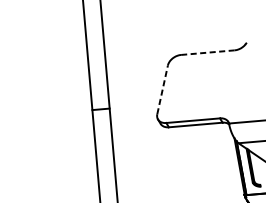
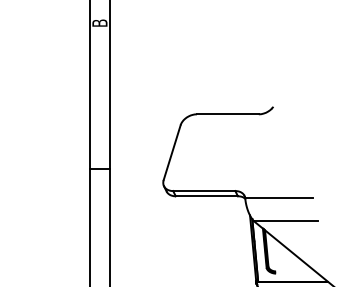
line: (207, 52) -> (227, 114), dashed -> solid
line: (162, 89) -> (172, 152), dashed -> solid

